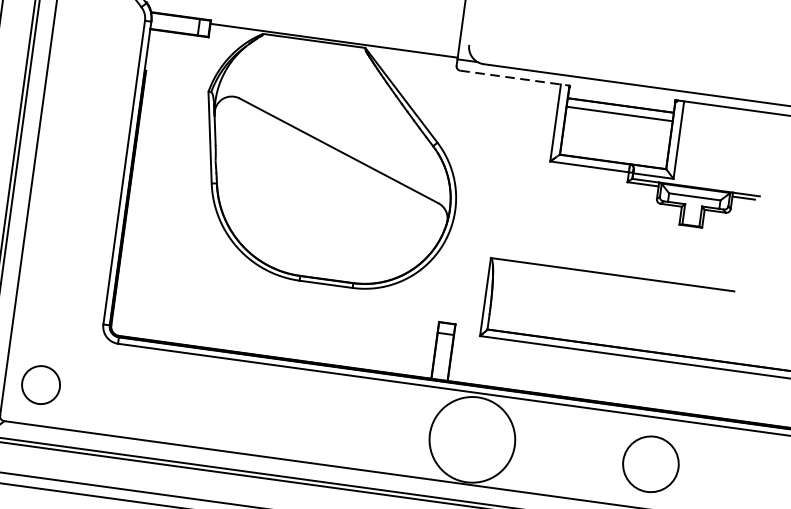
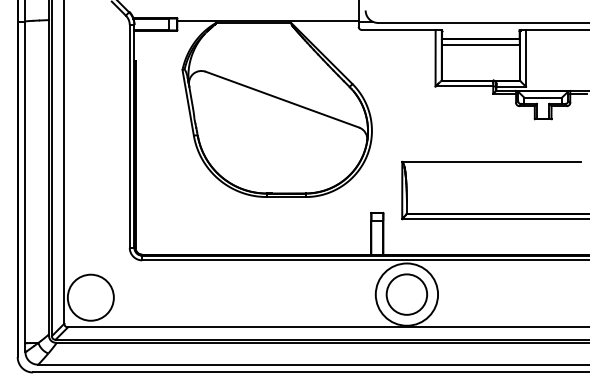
line: (514, 77) -> (401, 29), dashed -> solid
circle: (40, 384) -> (90, 297), size x1.67
circle: (650, 464) -> (406, 294), moved

